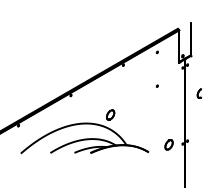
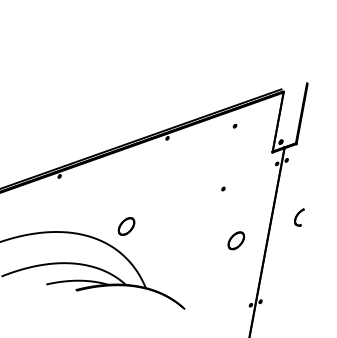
part: (168, 144) -> (235, 239), moved

